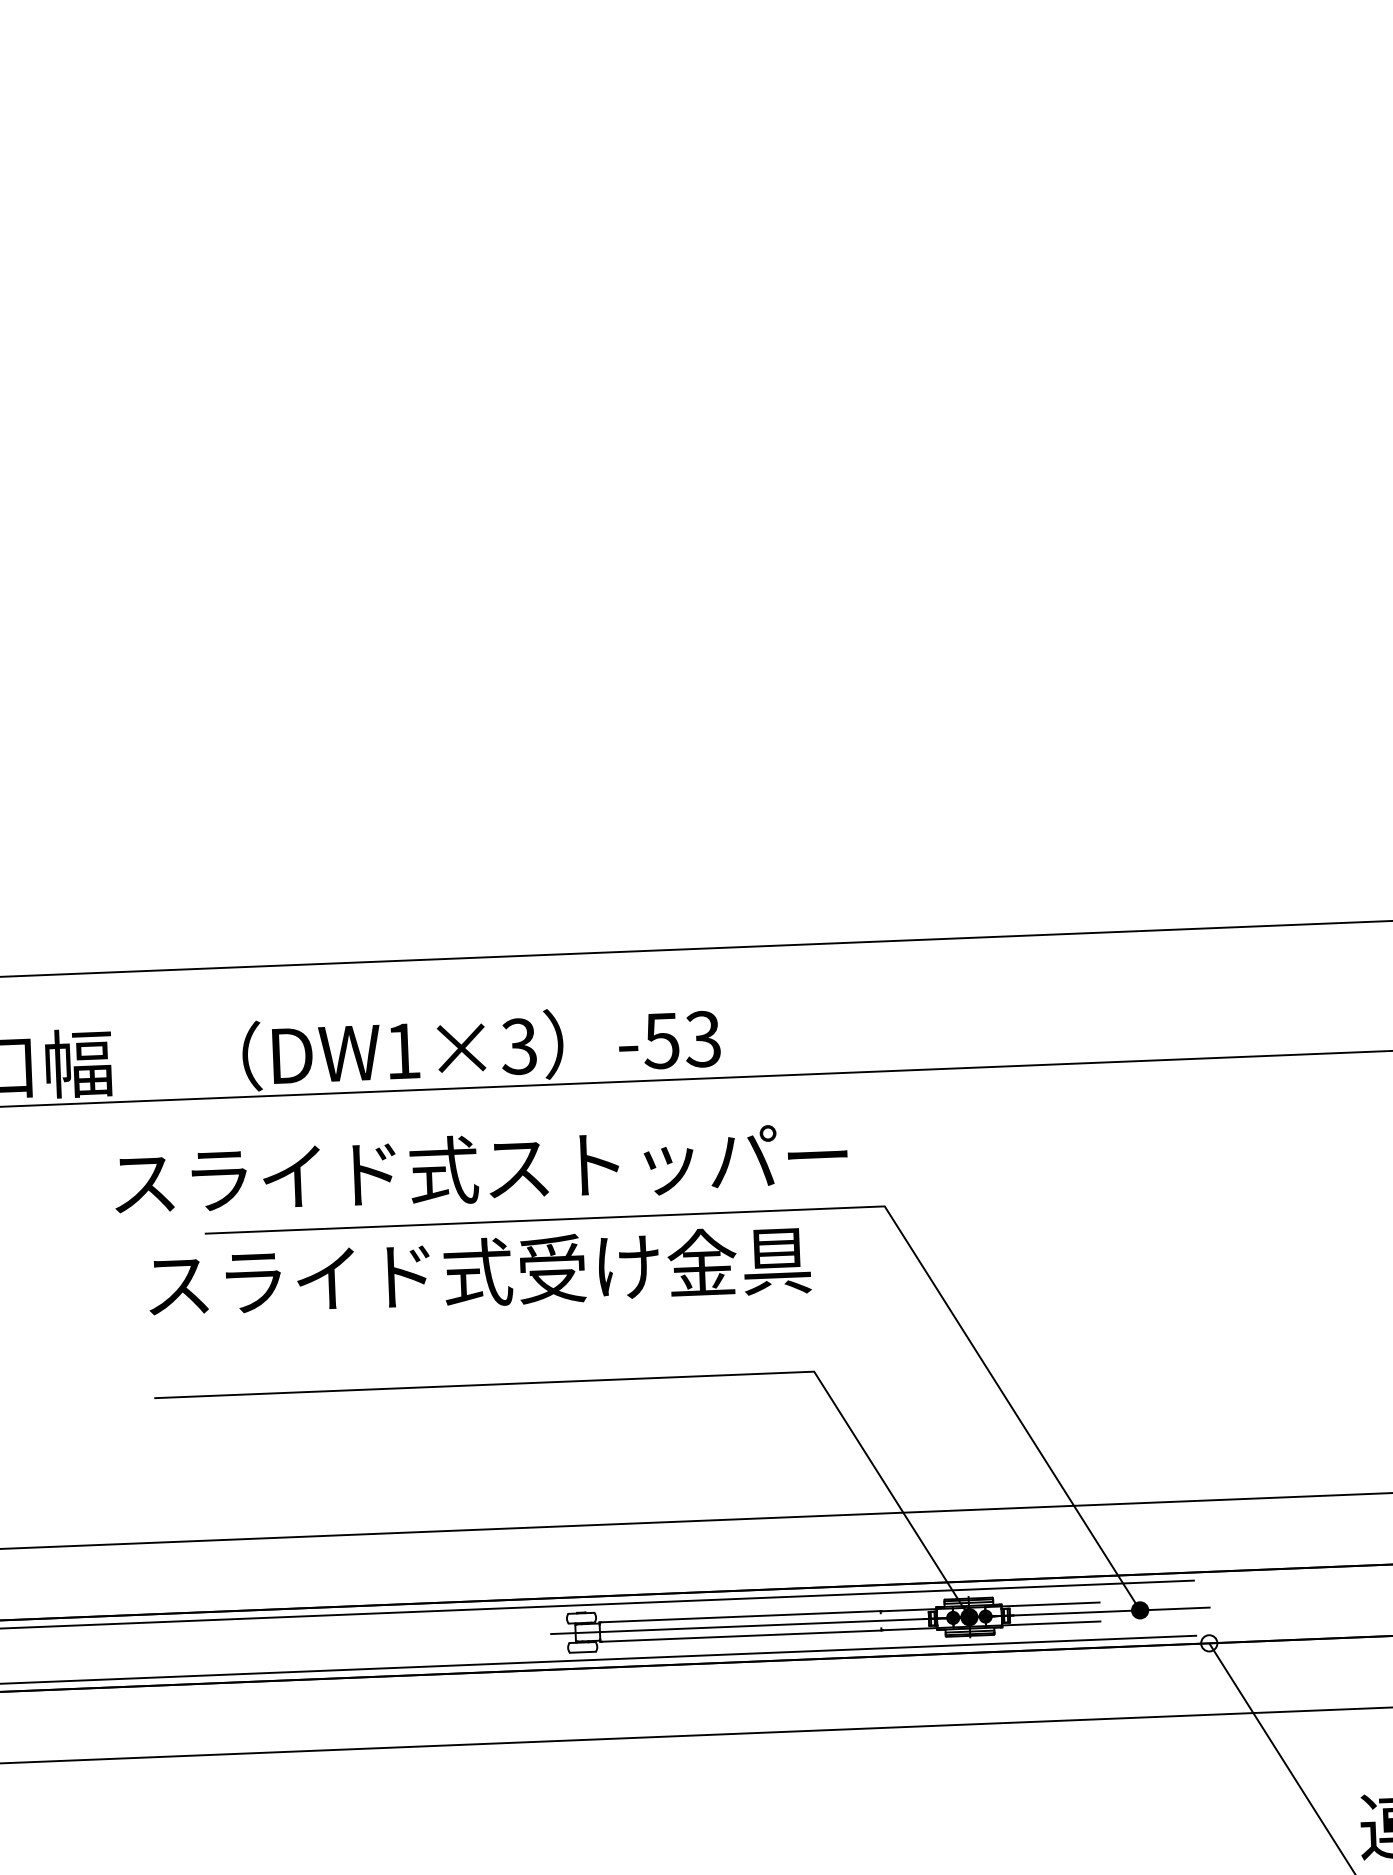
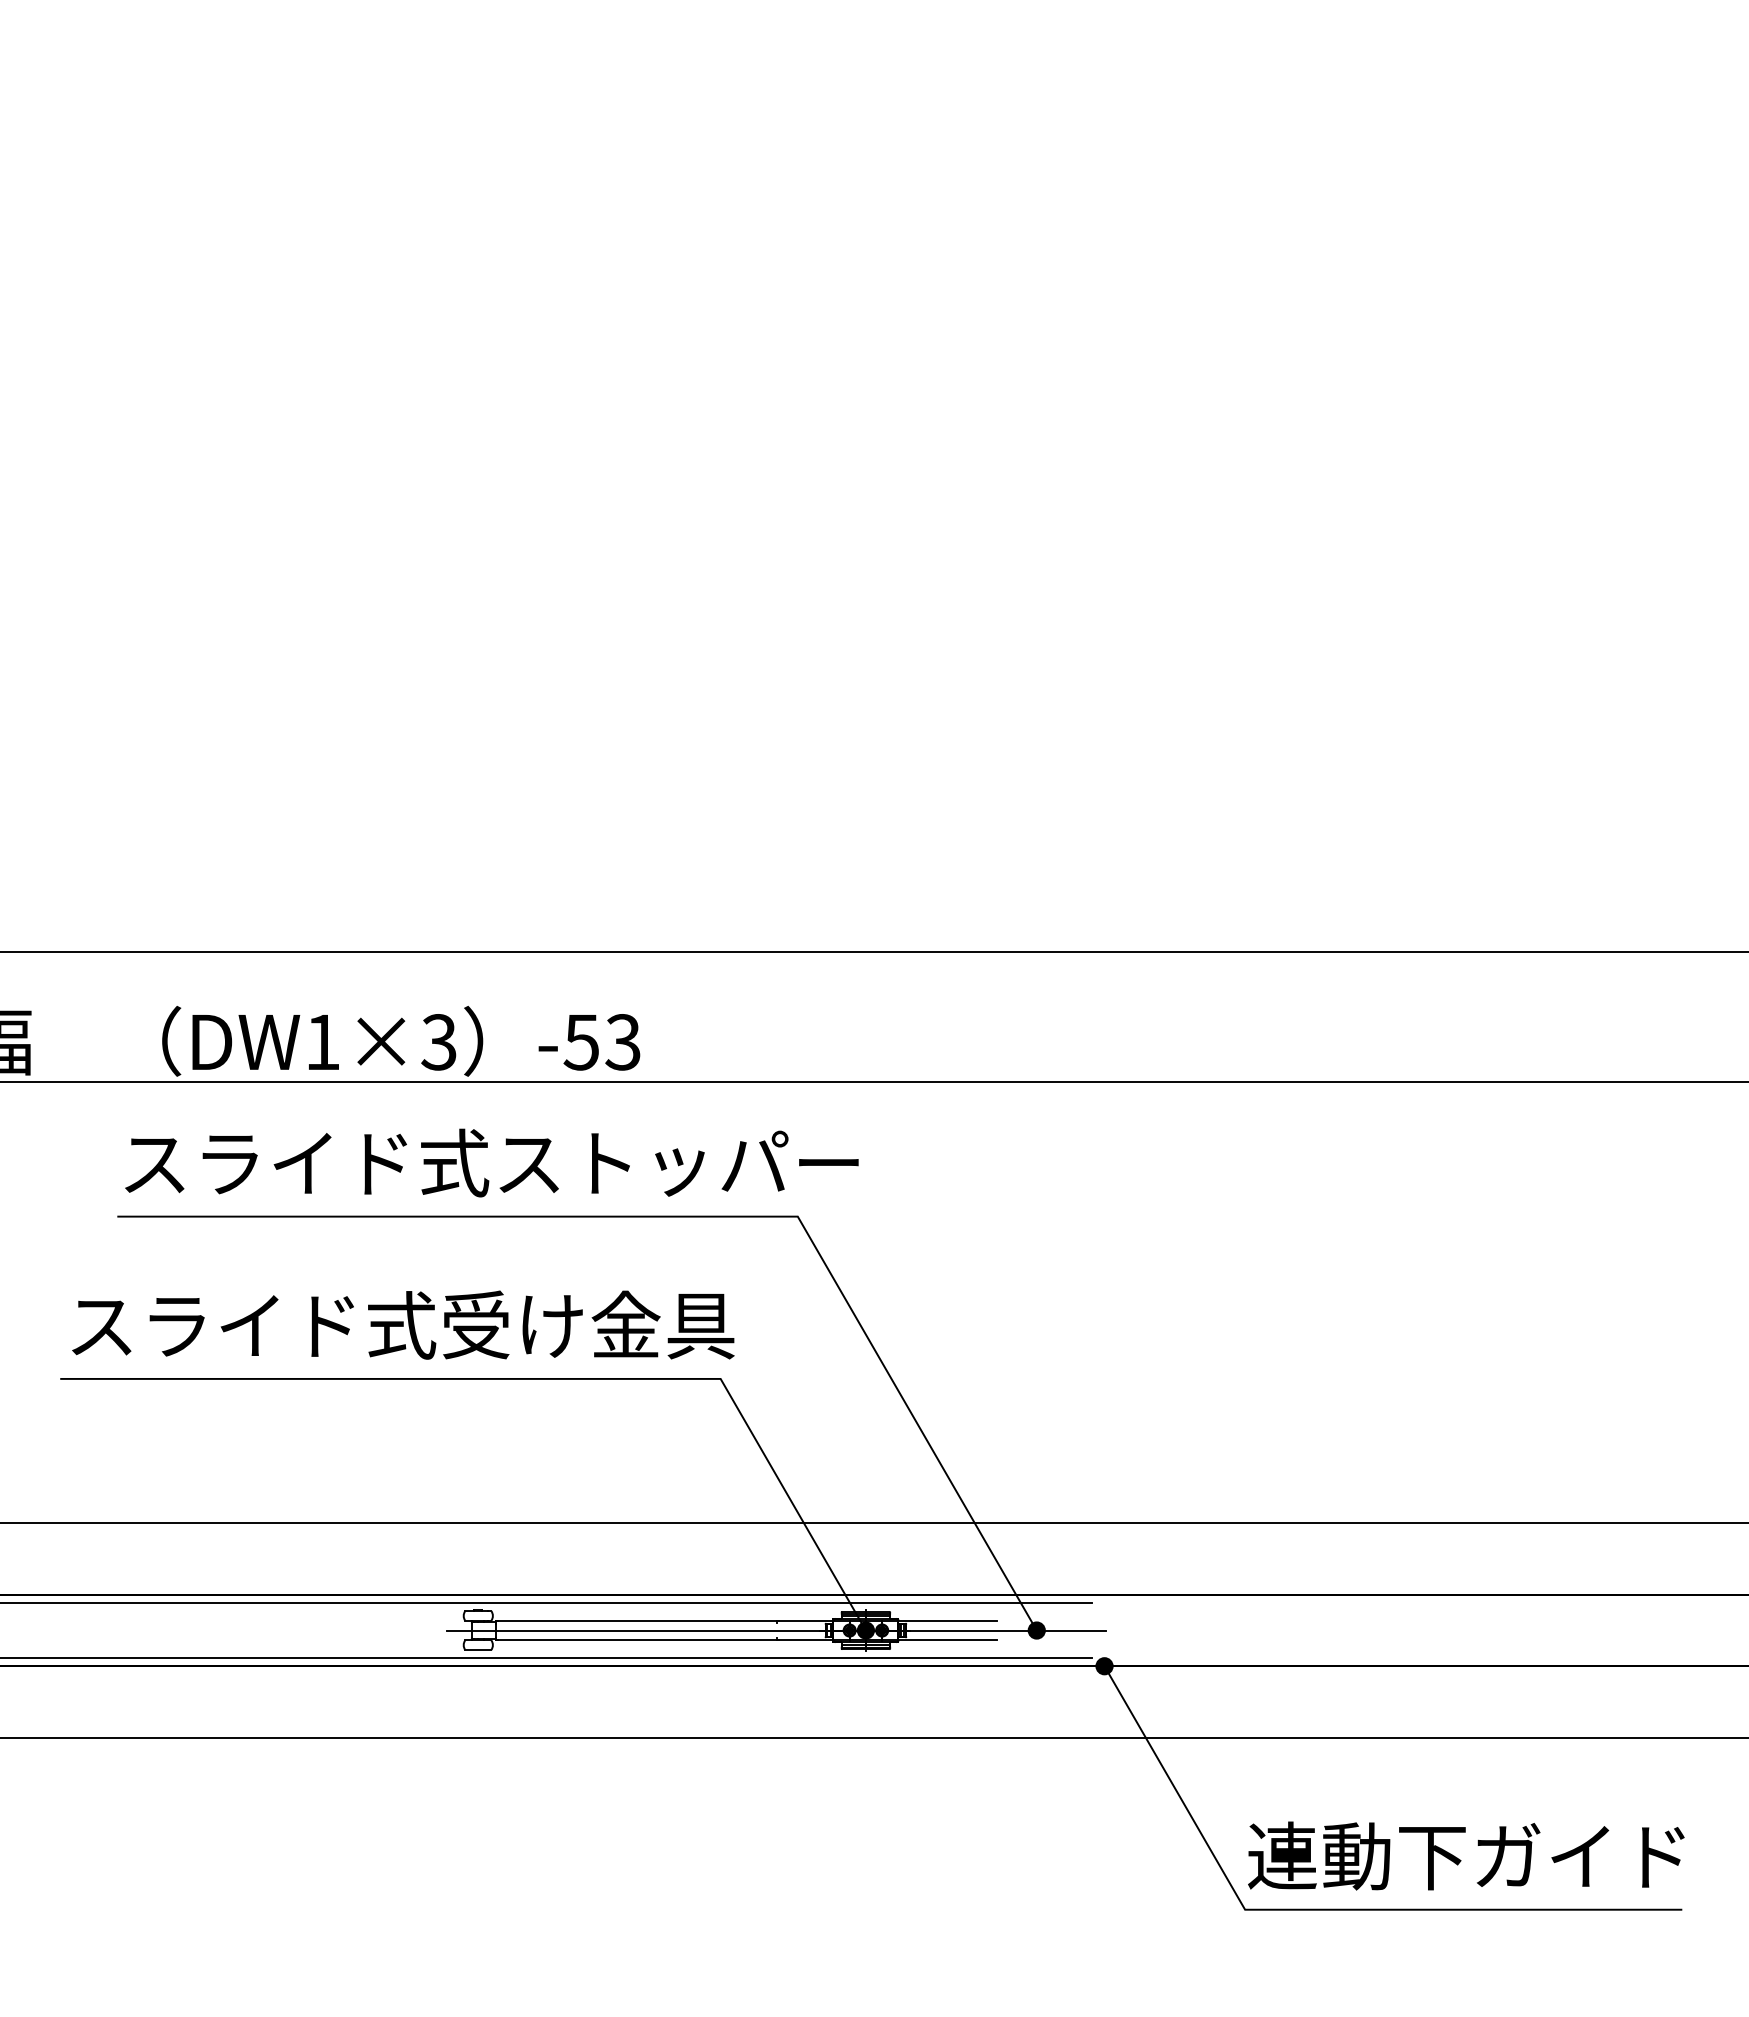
text: (480, 1168) -> (491, 1162), moved
text: (479, 1271) -> (403, 1324), moved
fill: (1209, 1643) -> (1104, 1666), added

